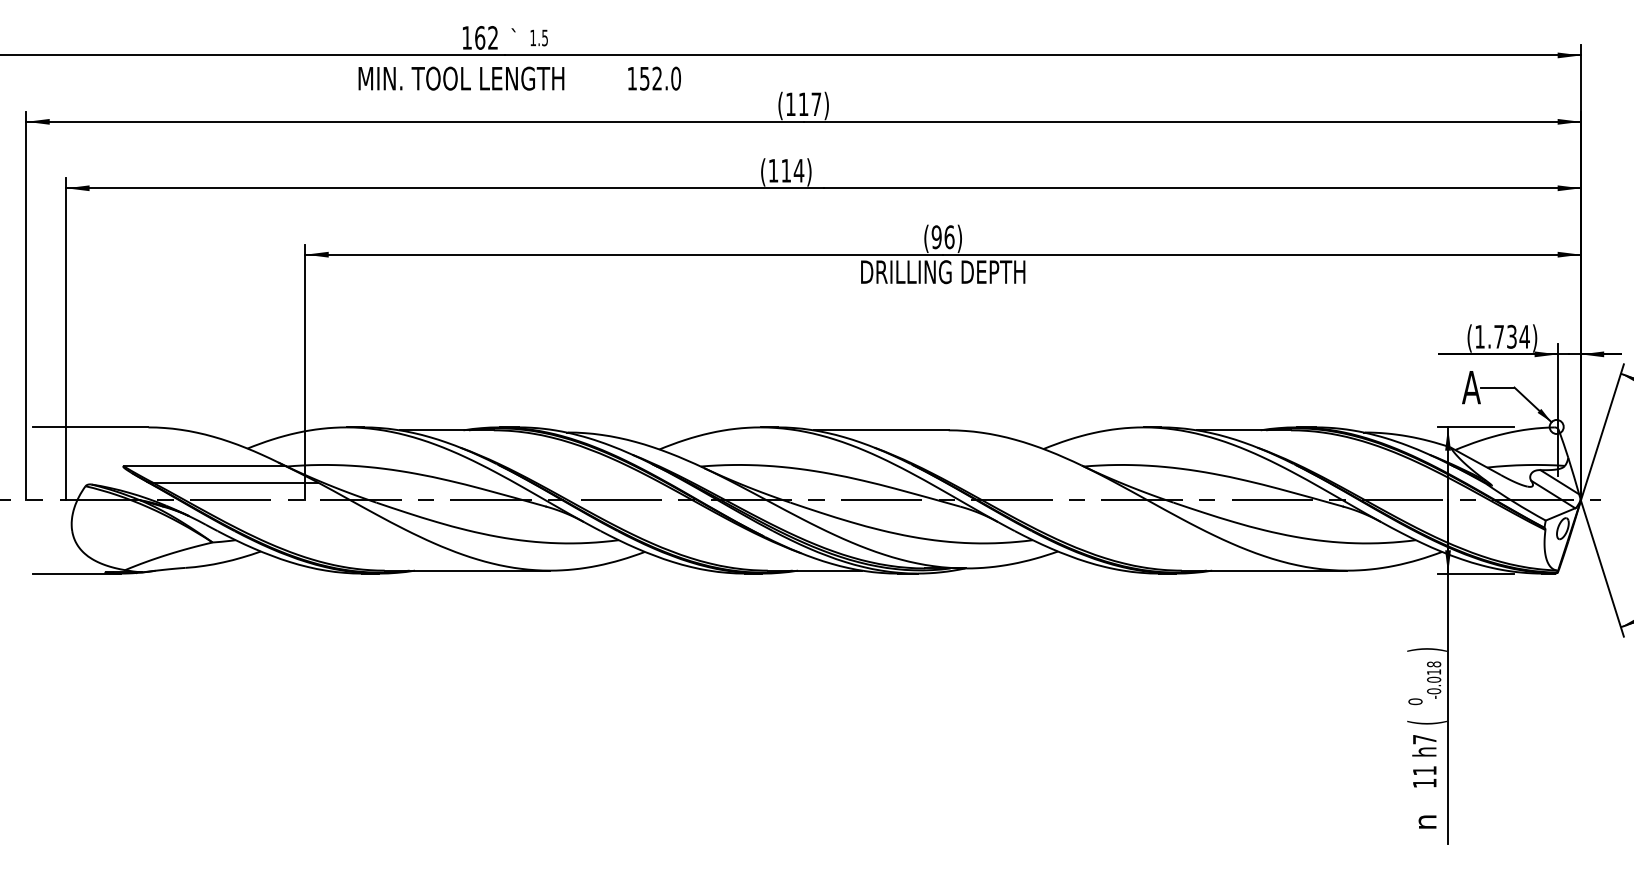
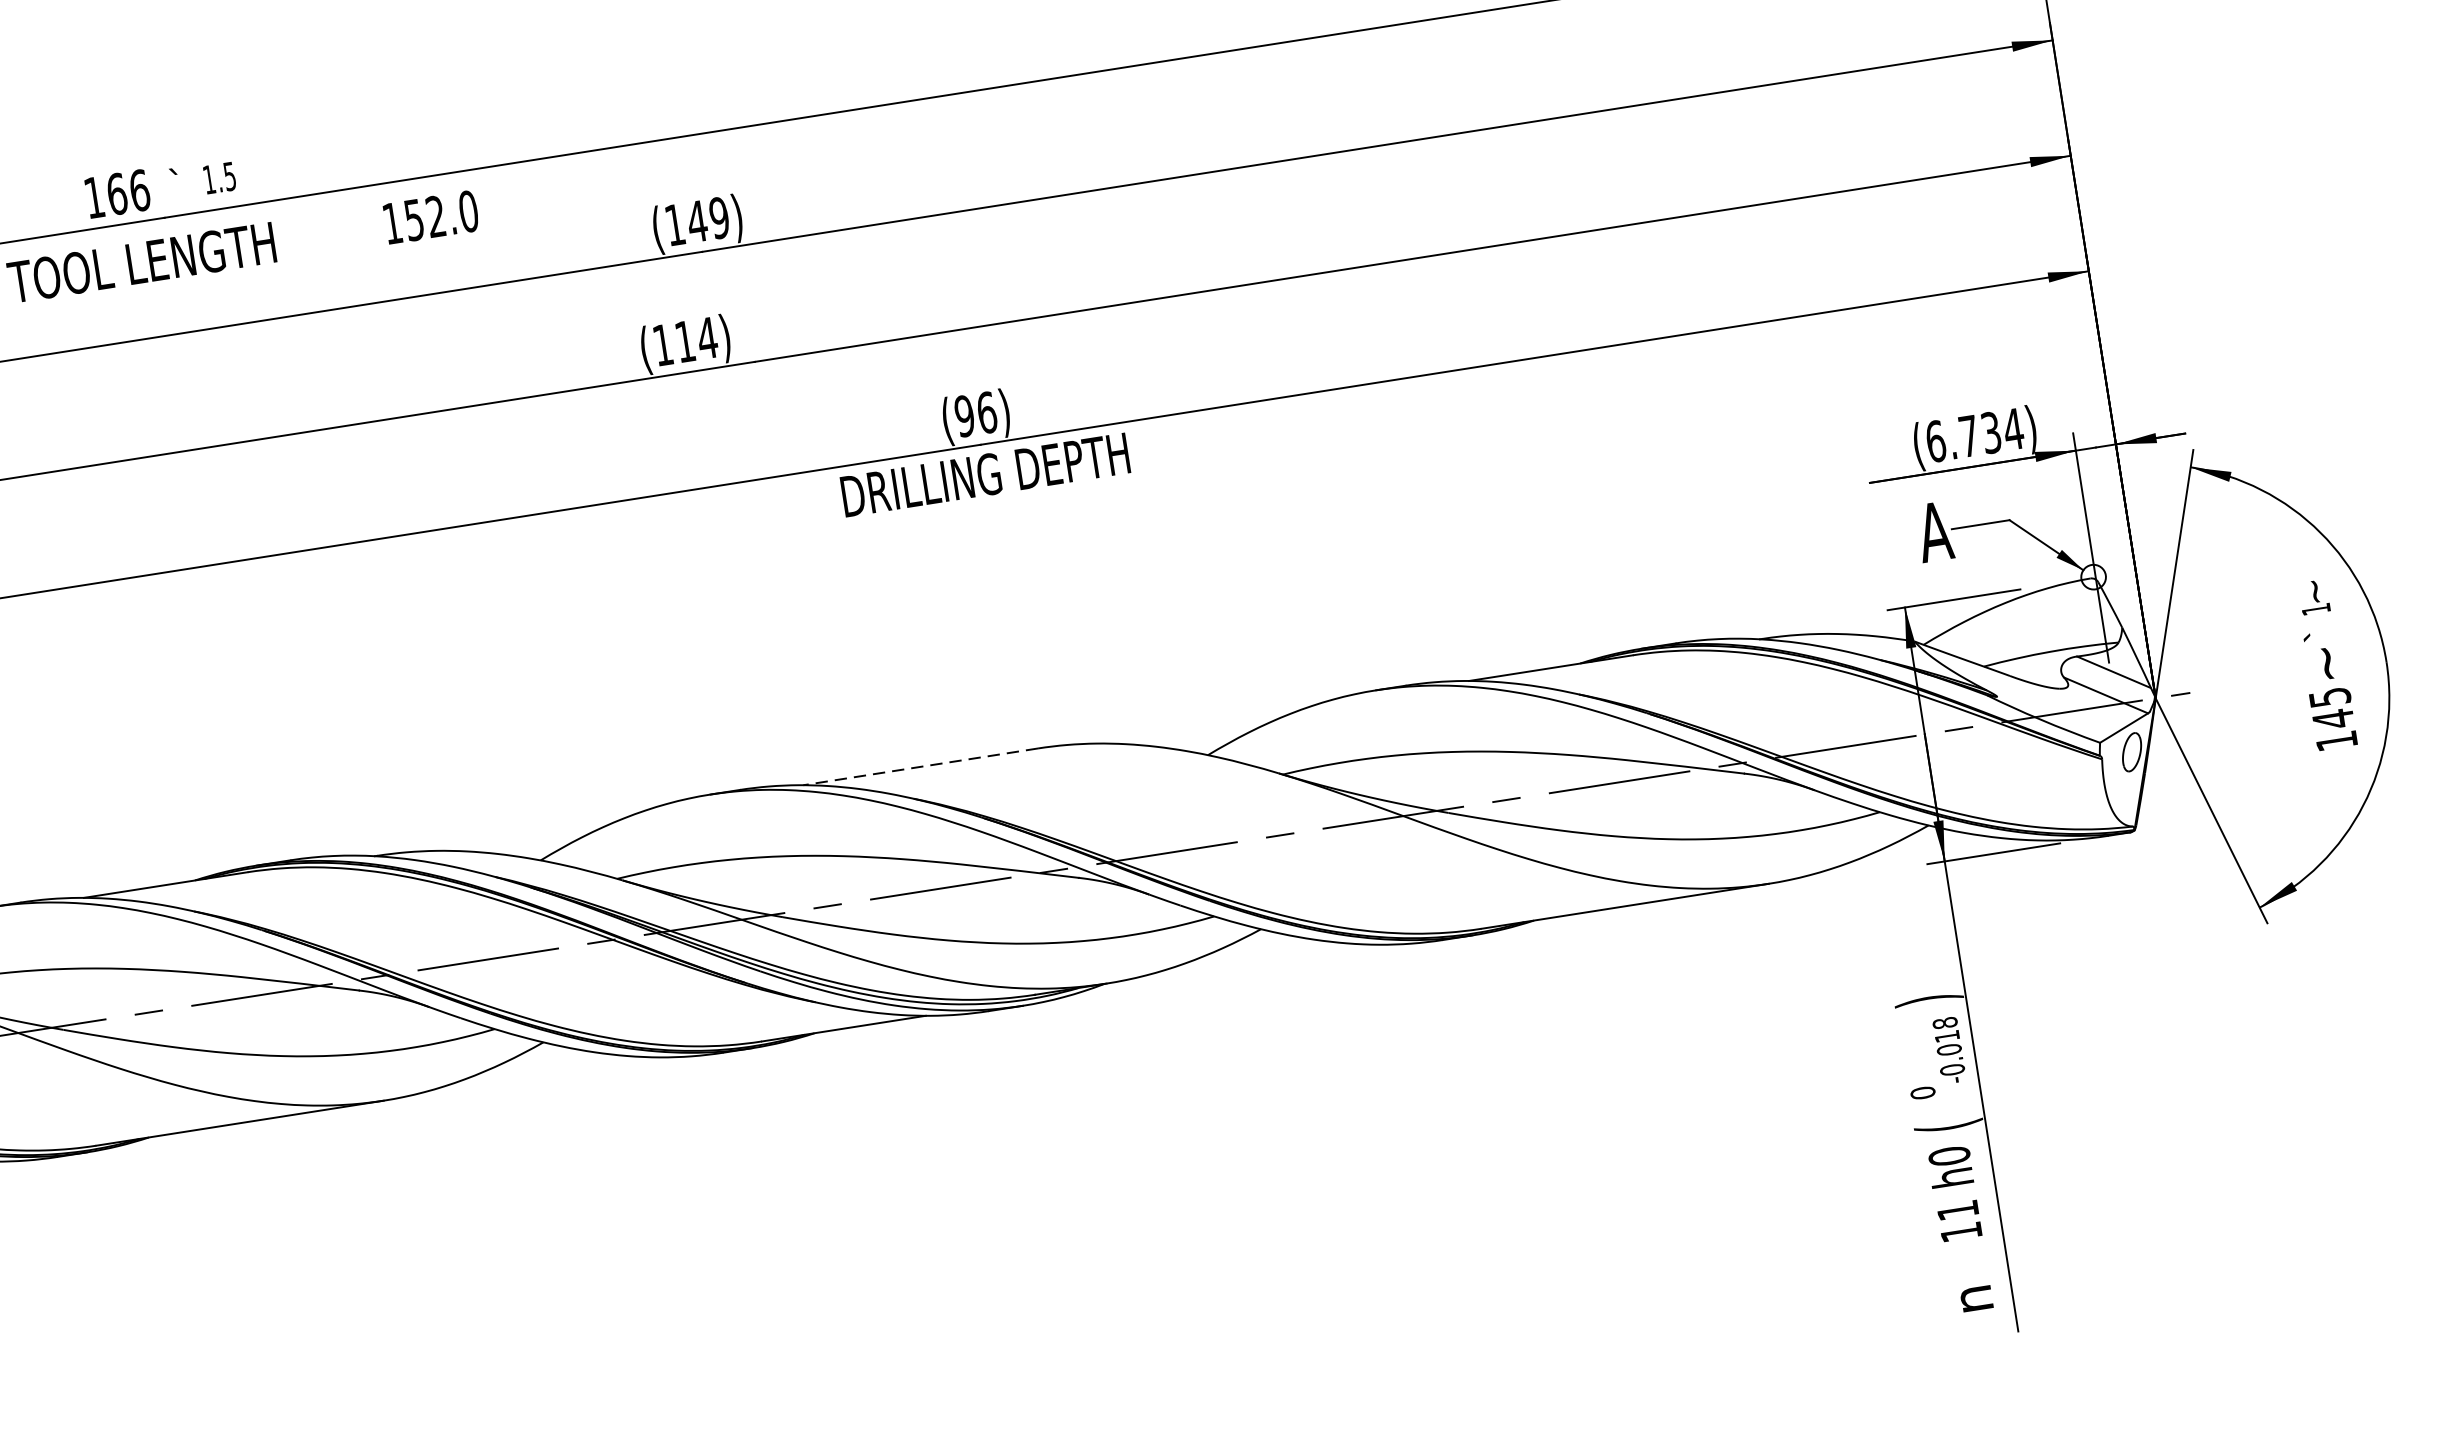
text: (493, 37) -> (140, 189), 162 -> 166
text: (809, 104) -> (707, 220), (117) -> (149)
text: (1480, 336) -> (1936, 440), (1.734) -> (6.734)
line: (881, 430) -> (921, 767), solid -> dashed
text: (1424, 739) -> (1948, 1156), h7 -> h0

